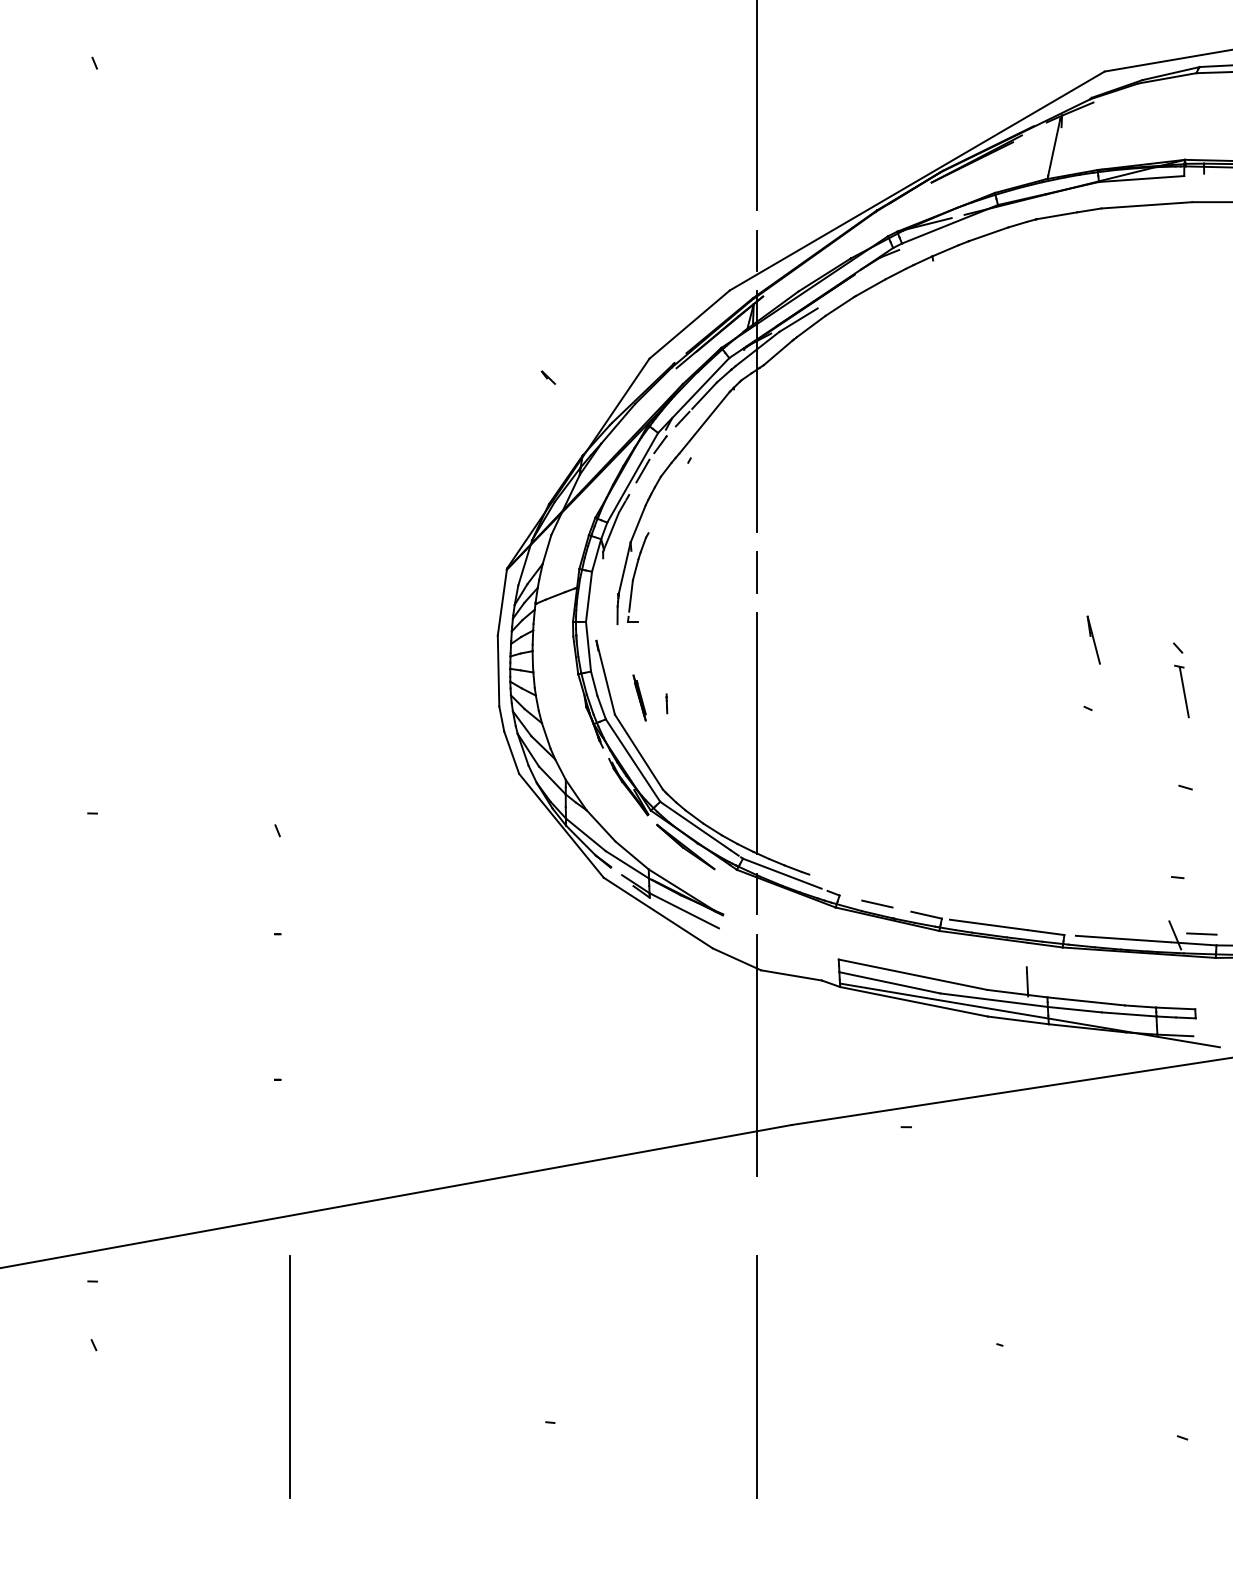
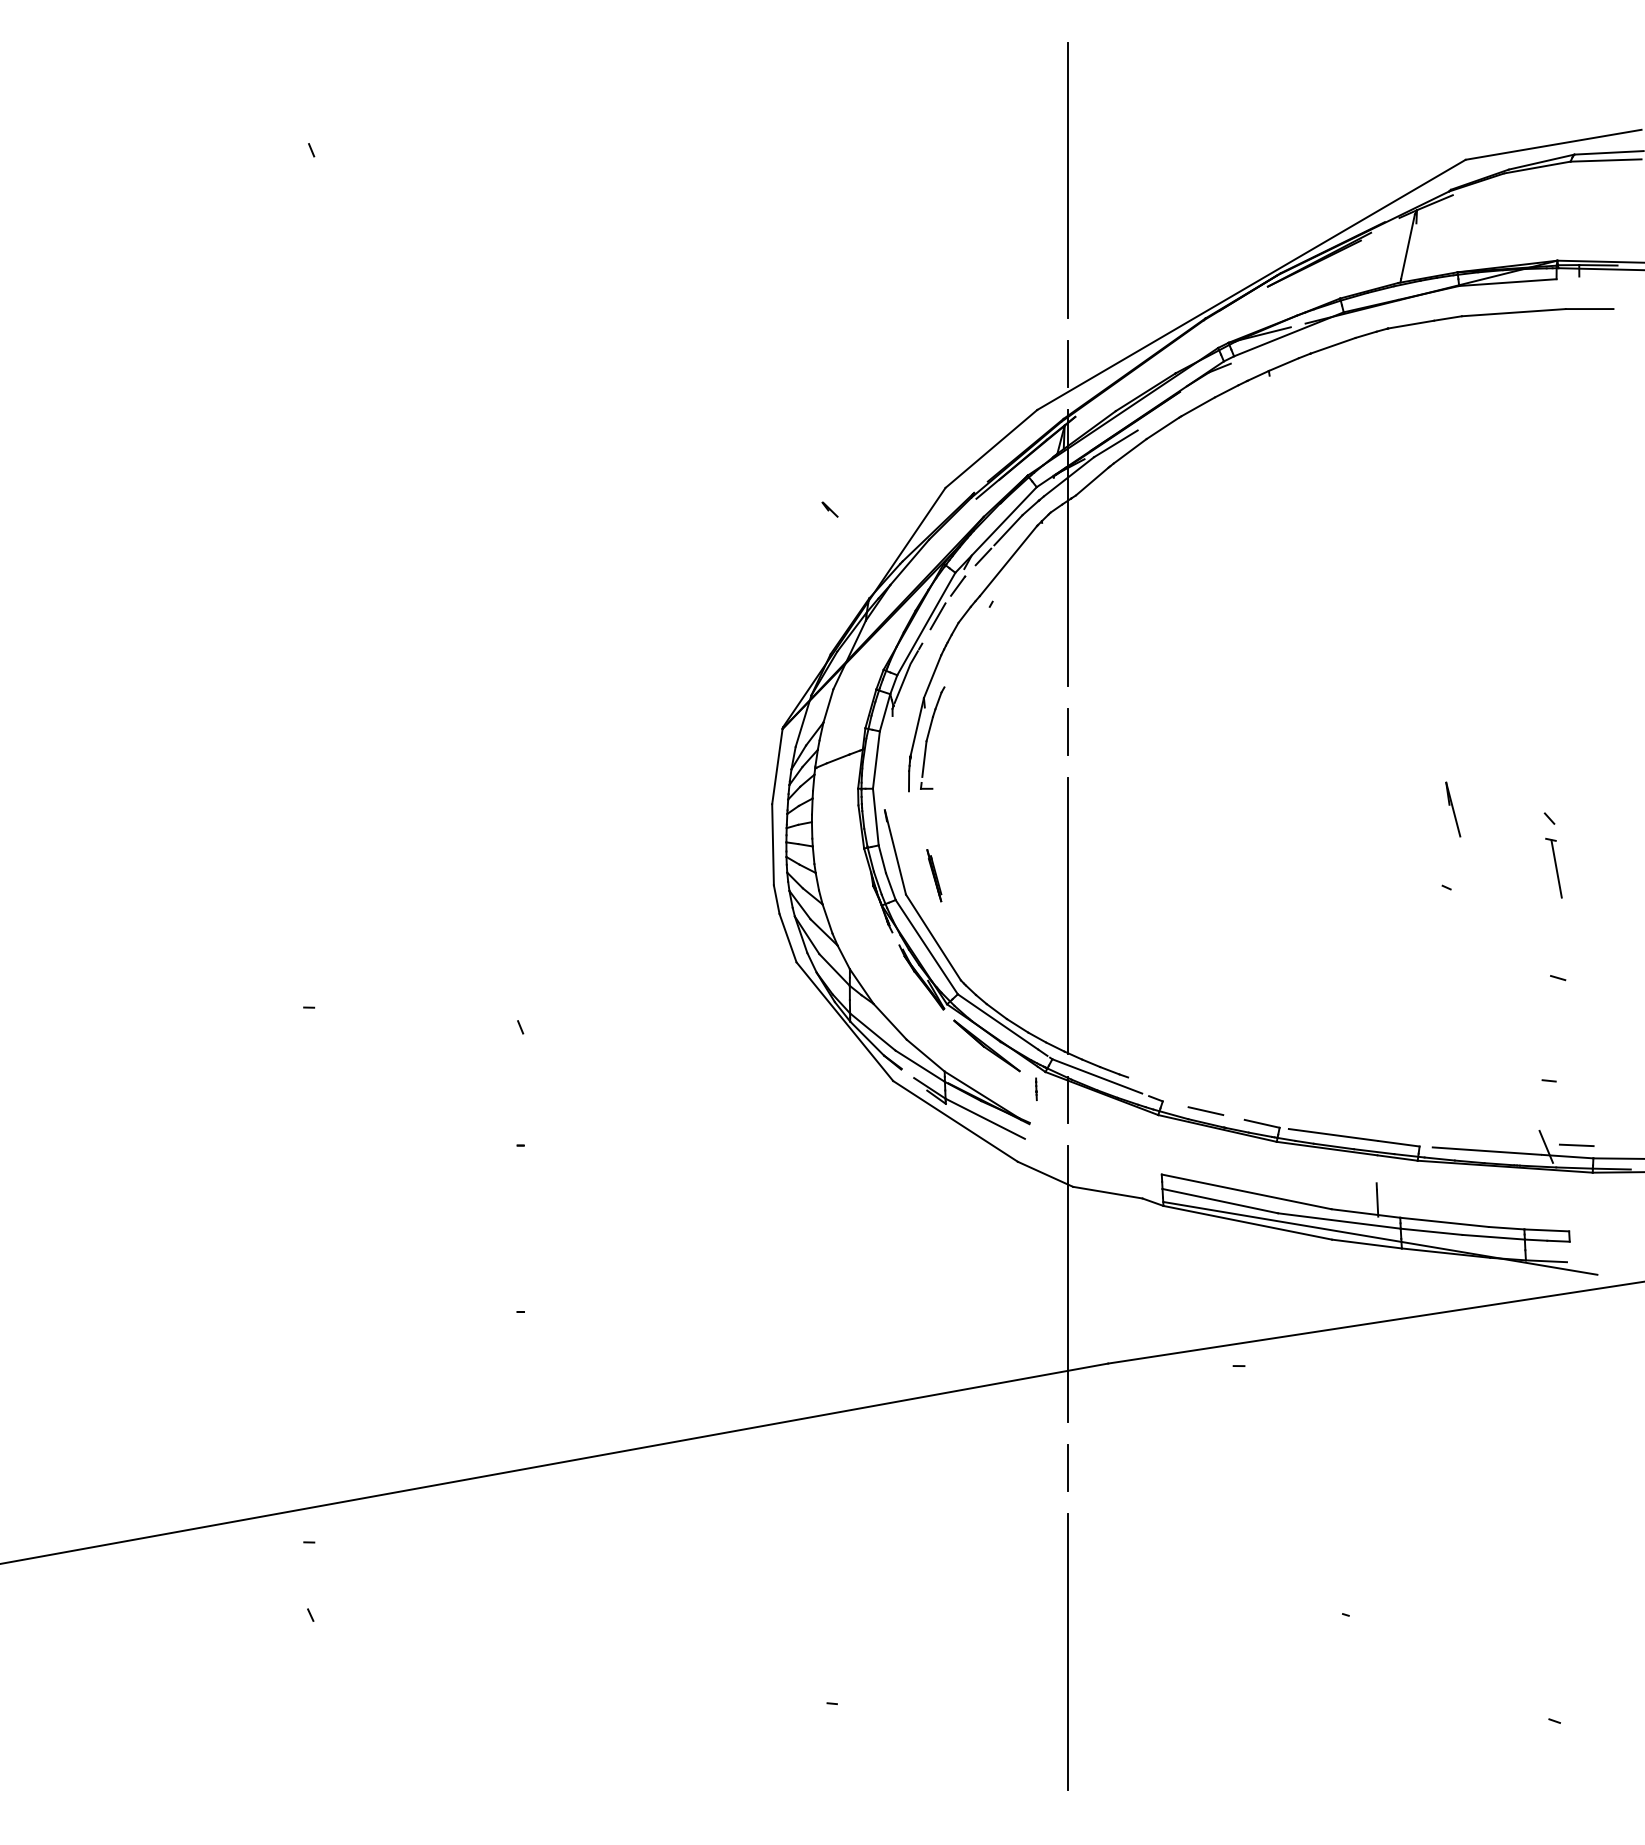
line: (666, 703) -> (1036, 1088), moved
line: (757, 1215) -> (1068, 1467), added
line: (289, 1376) -> (534, 1651), removed

